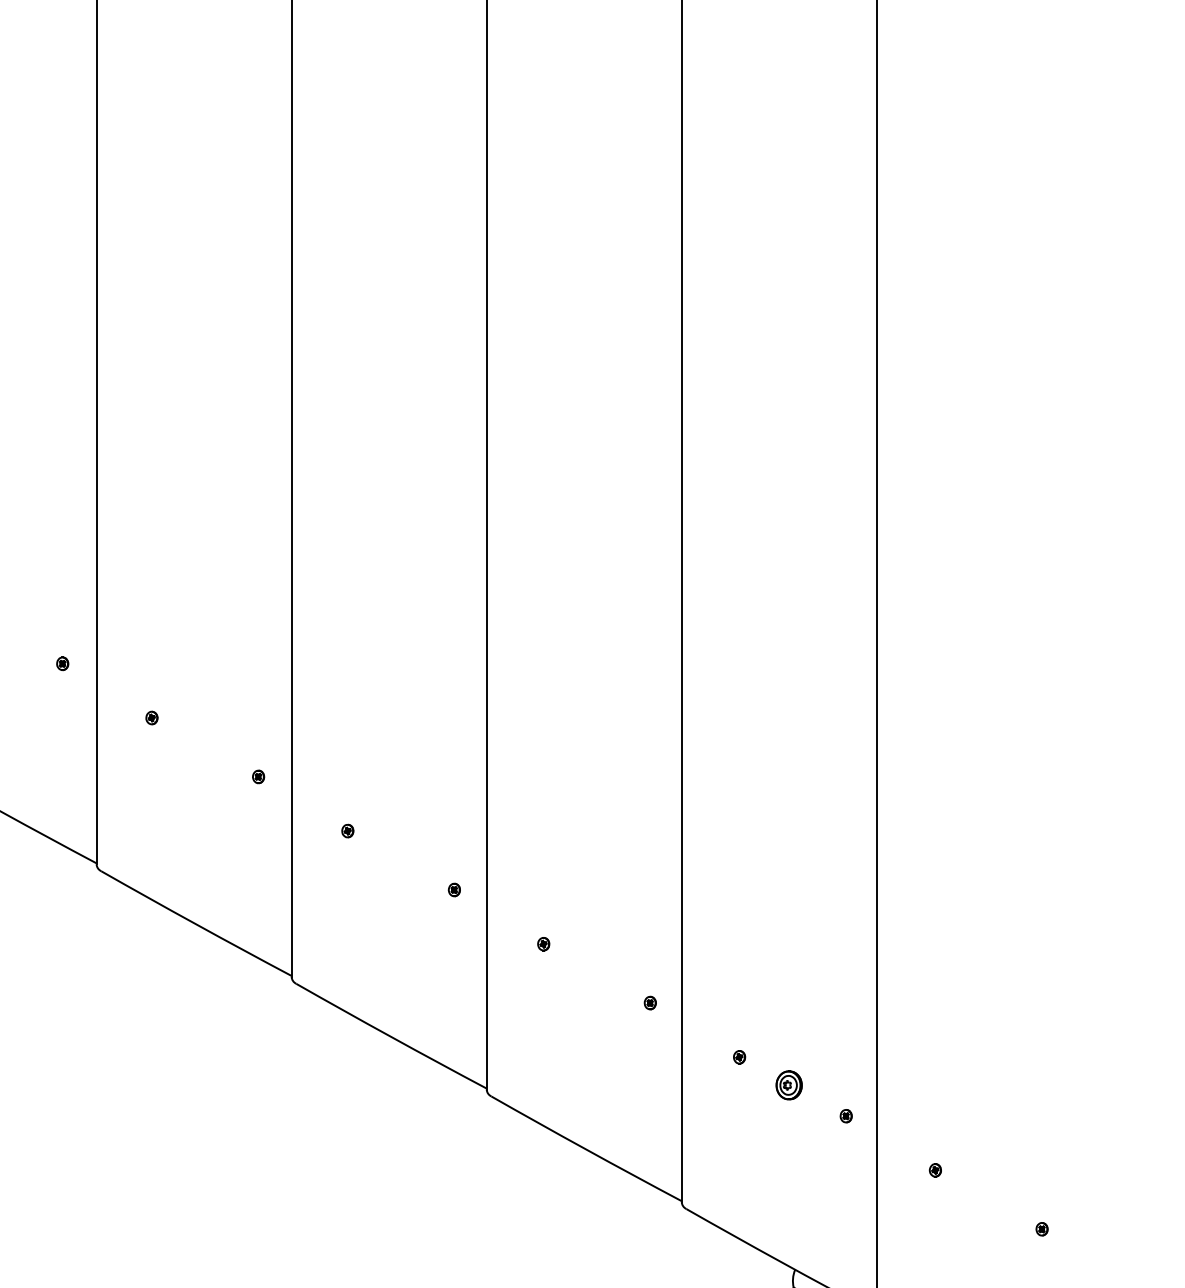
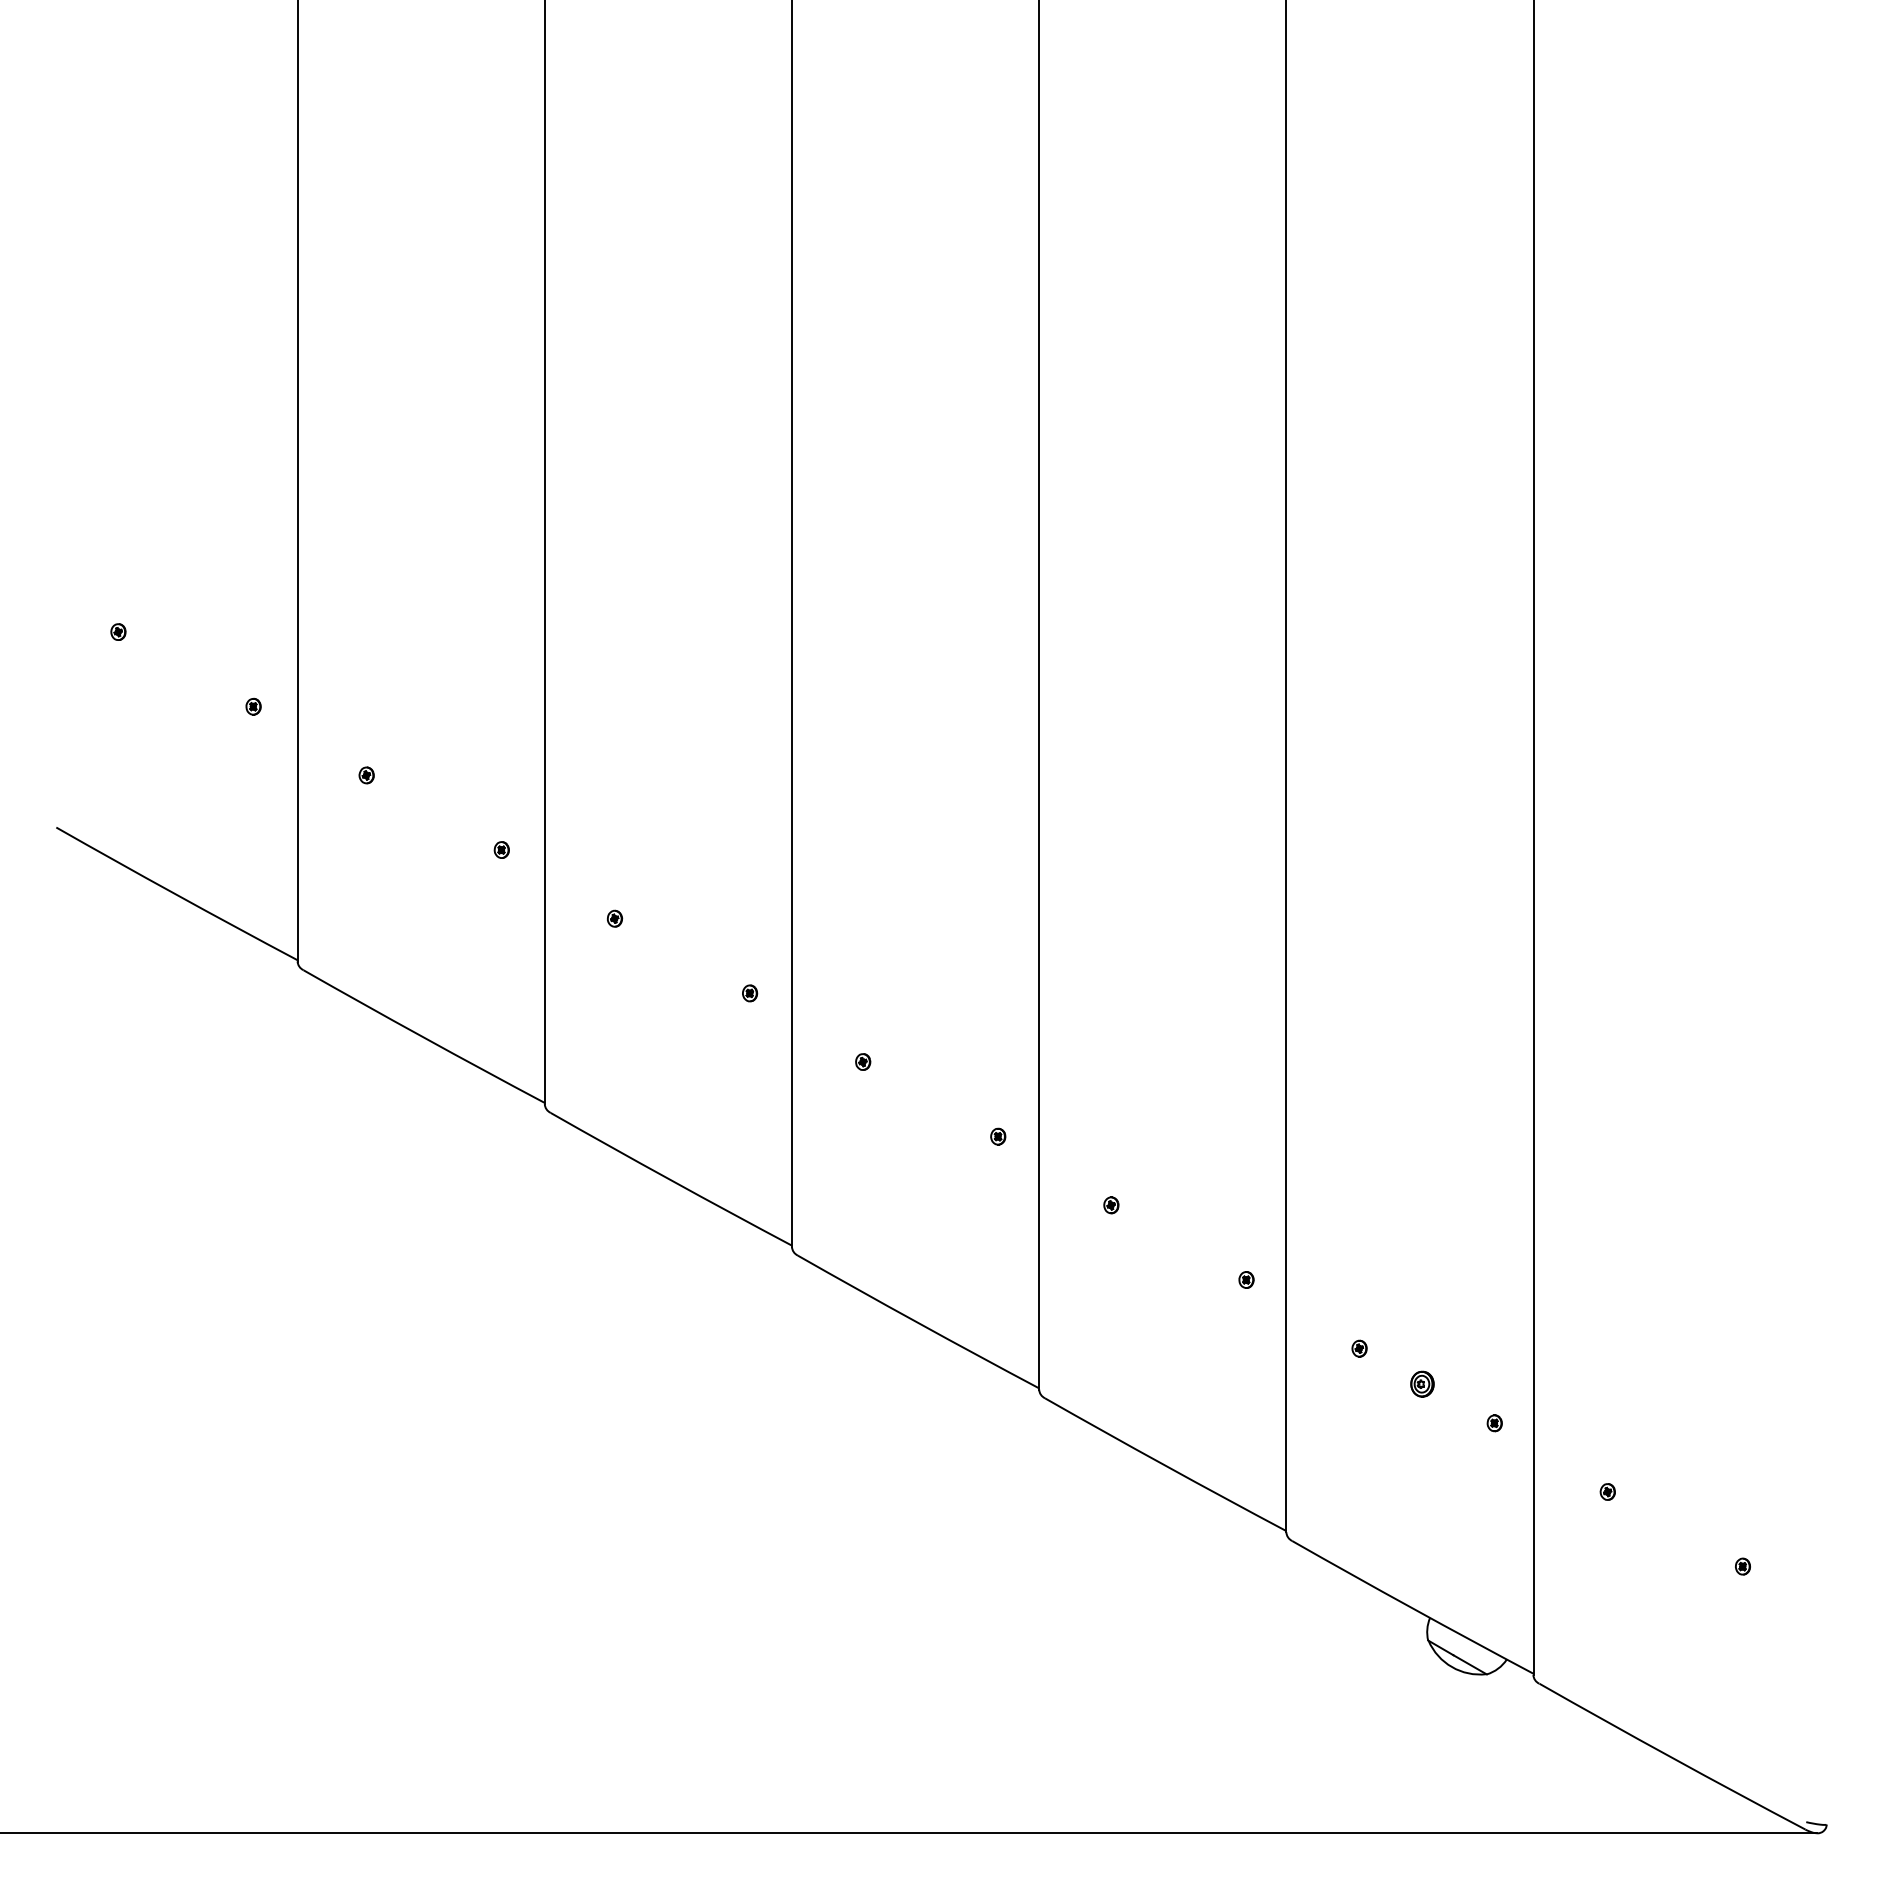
part: (789, 1084) -> (1422, 1383), size x0.7

